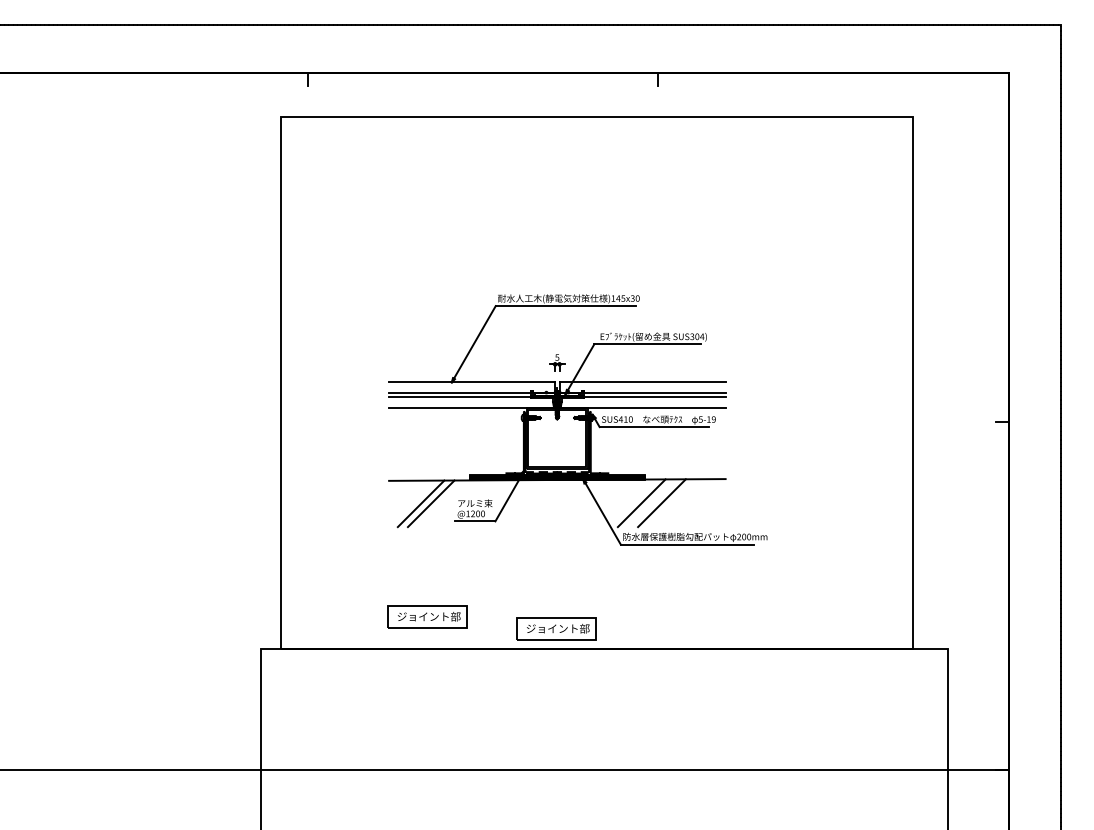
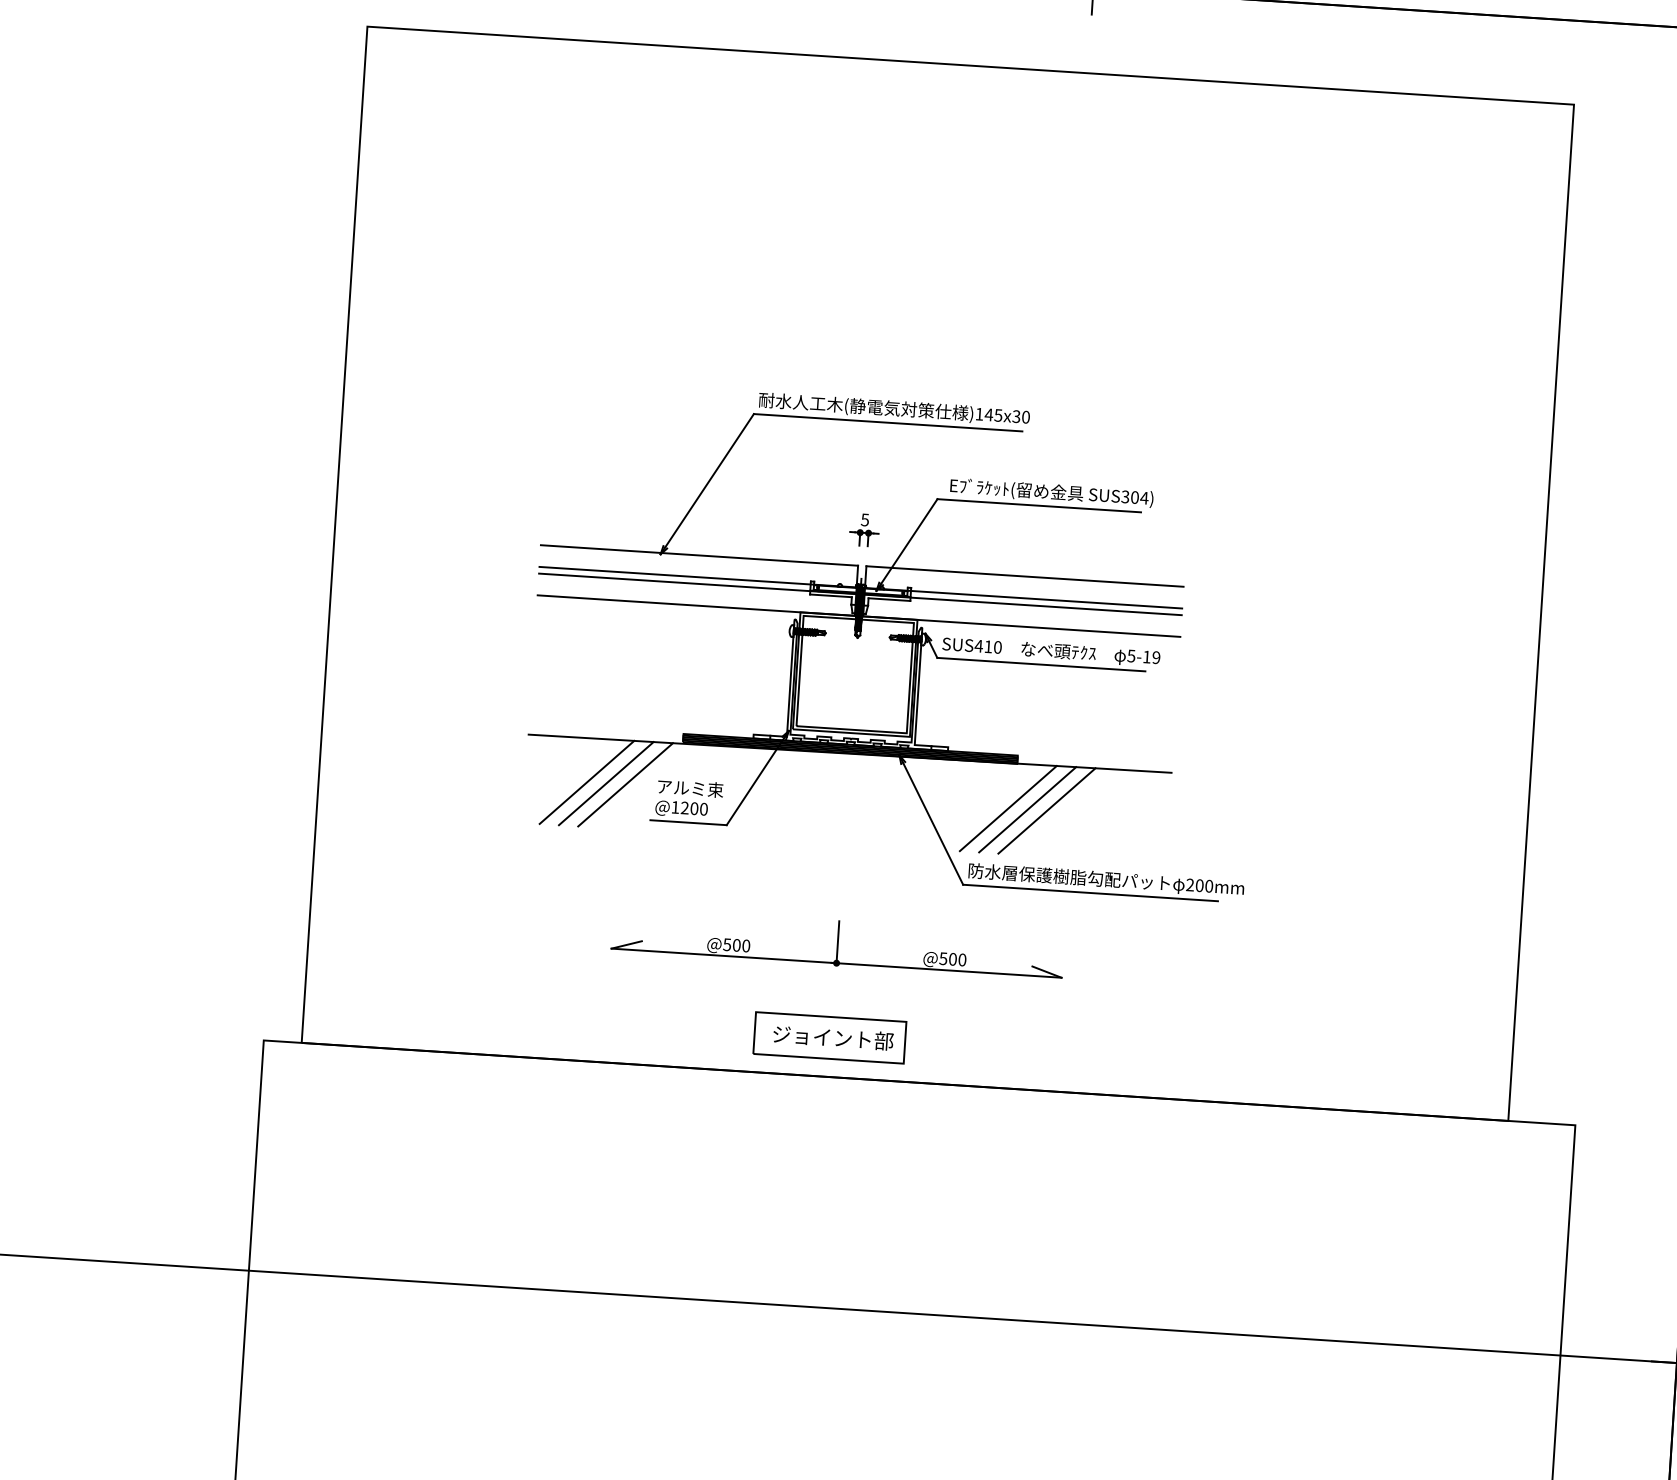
line: (441, 503) -> (625, 784), added
line: (651, 503) -> (1026, 810), added
part: (557, 579) -> (838, 943), added
part: (427, 616) -> (585, 998), removed

